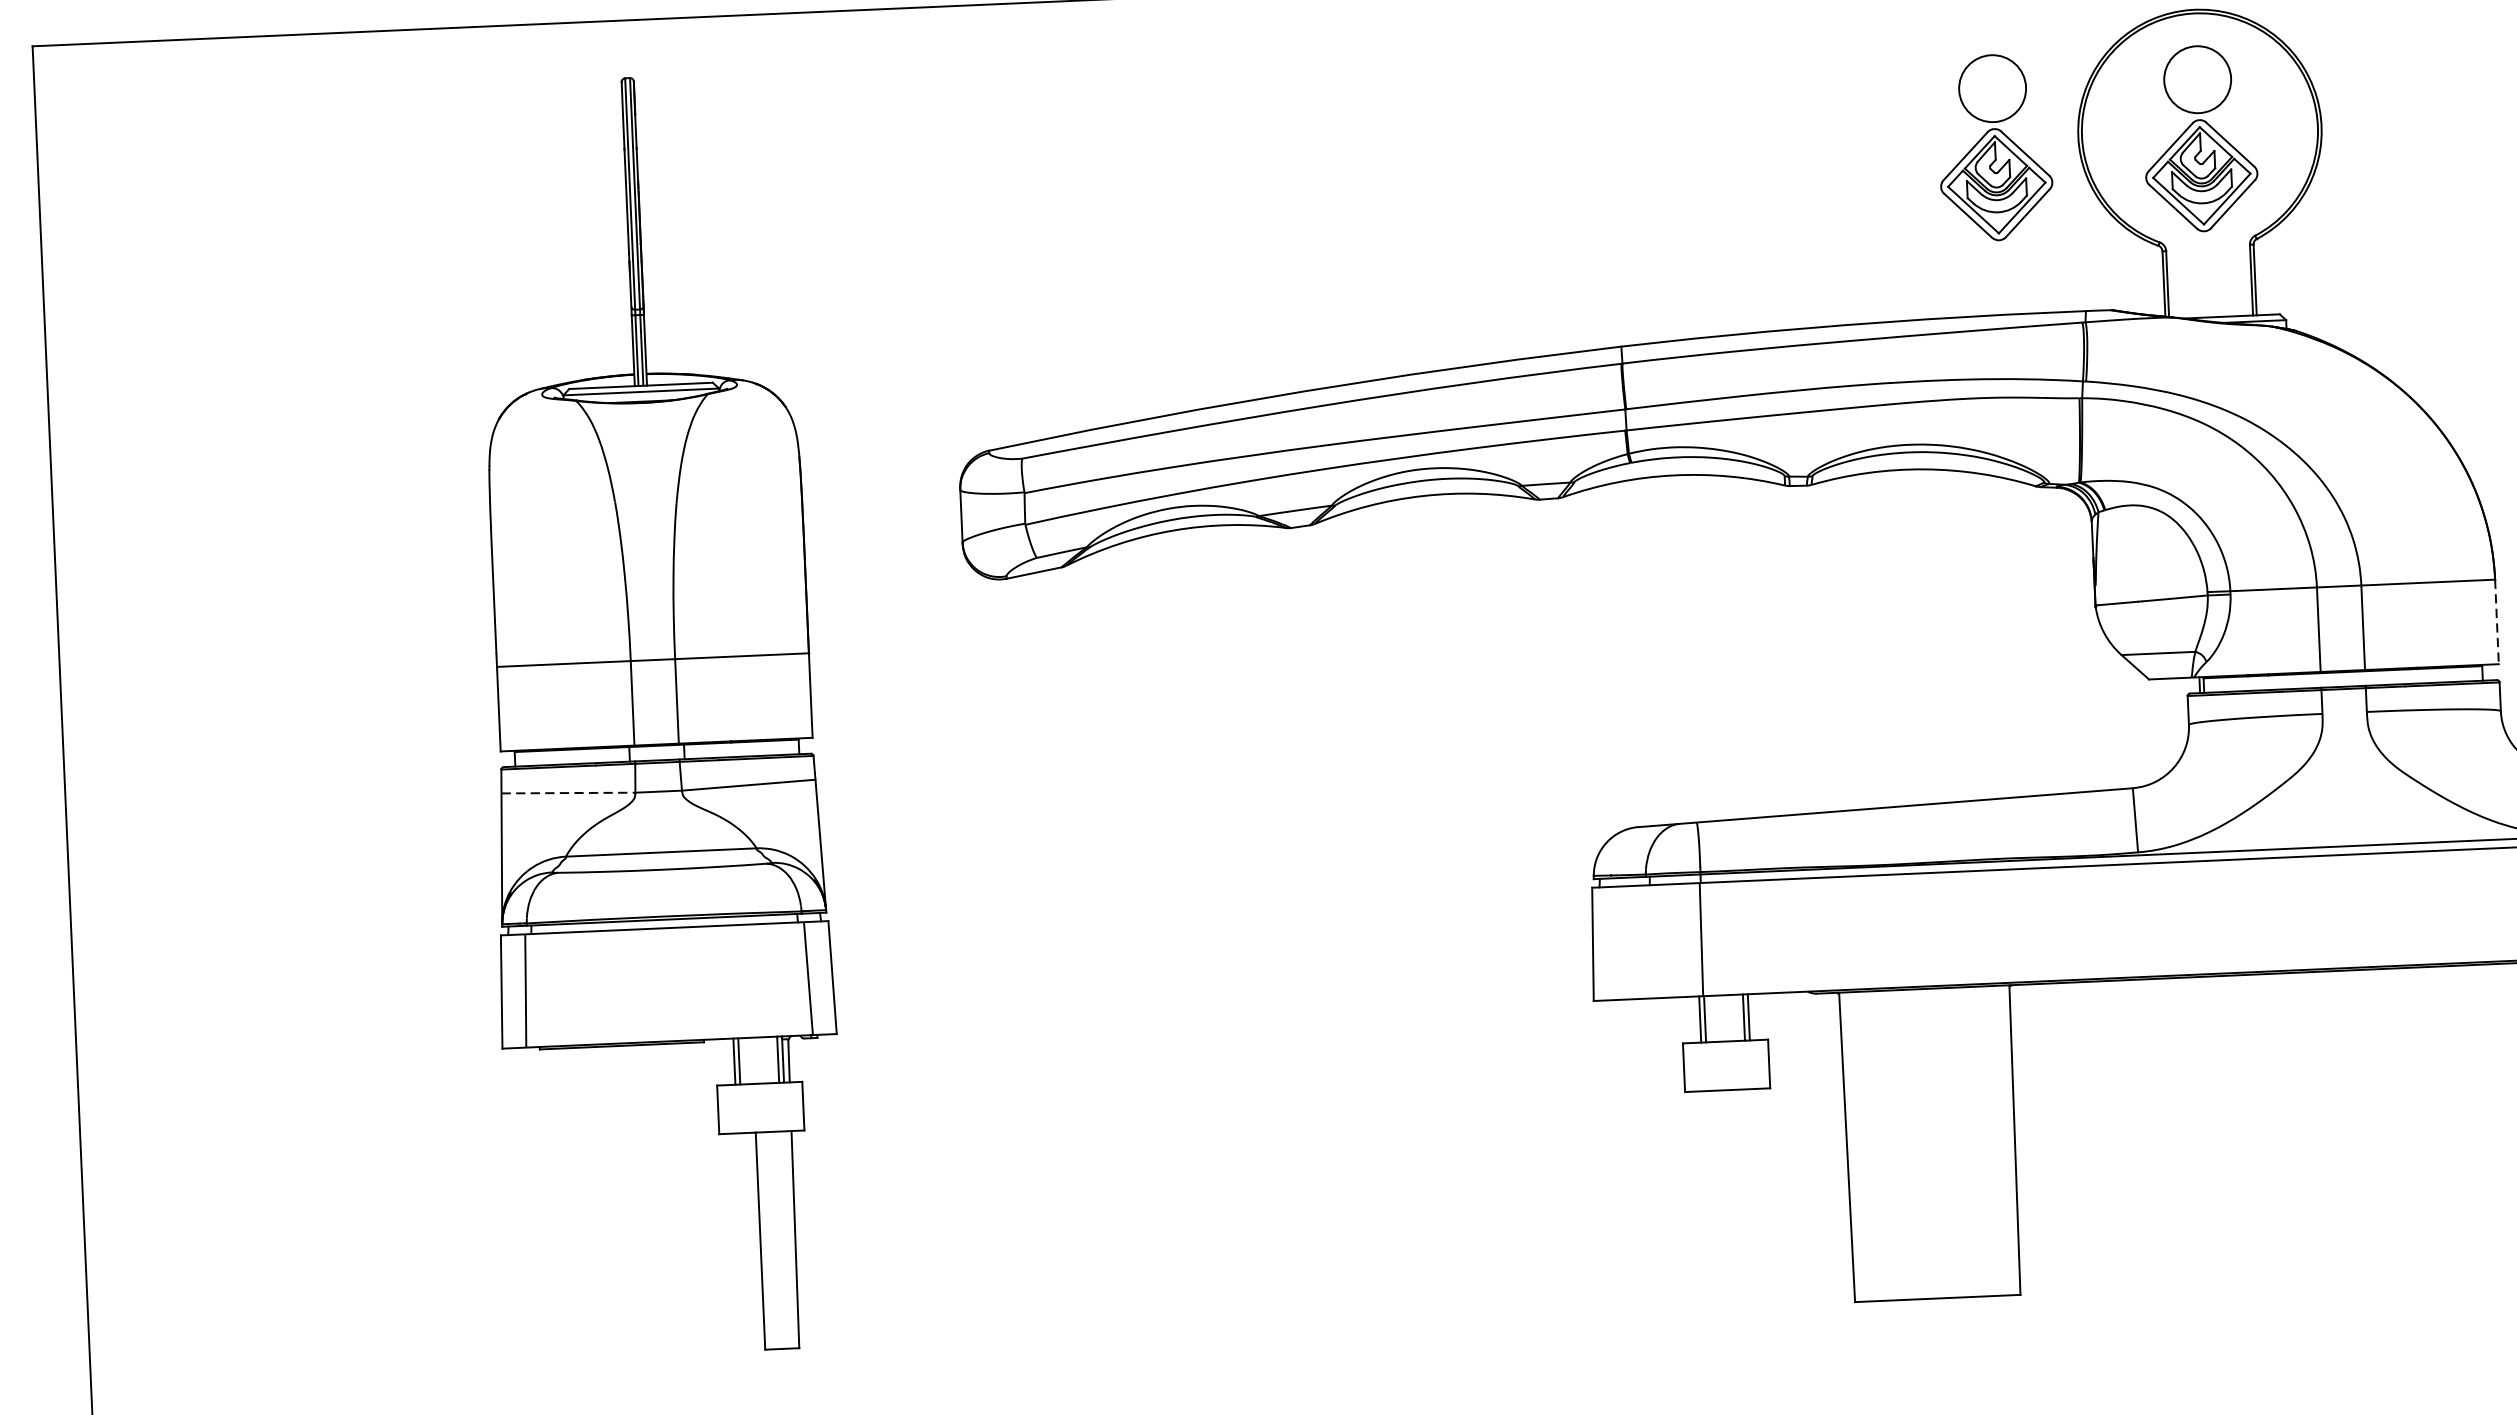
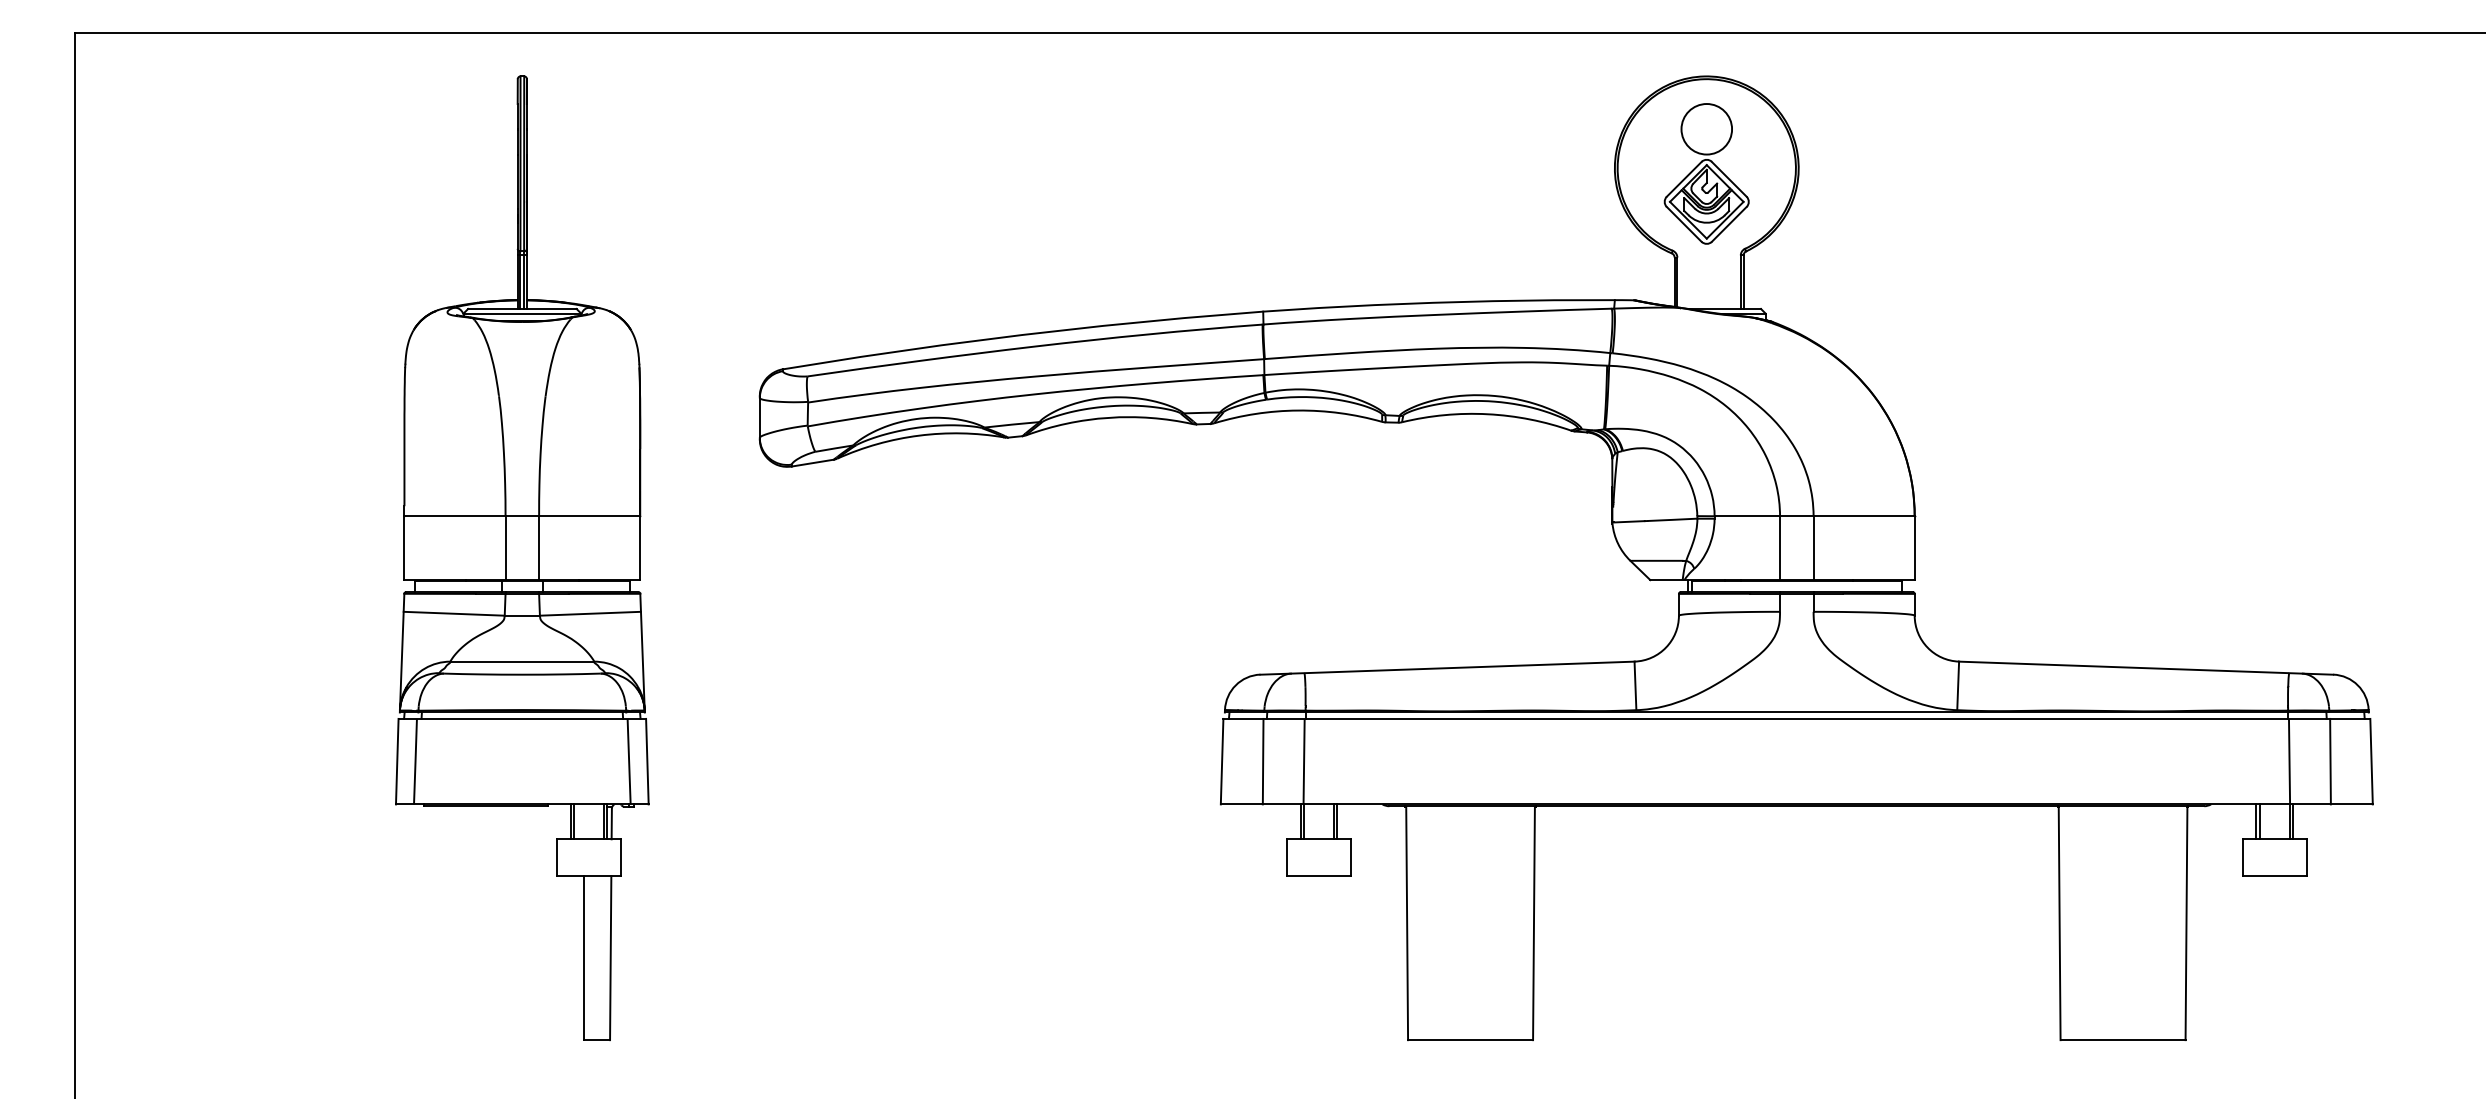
part: (1994, 147) -> (1551, 173), removed
line: (2496, 622) -> (1914, 548), dashed -> solid
line: (568, 792) -> (454, 613), dashed -> solid
line: (1646, 941) -> (1262, 761), added

